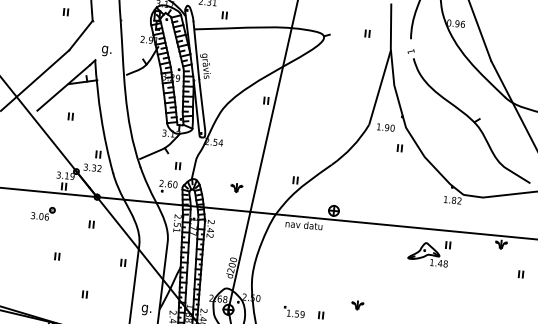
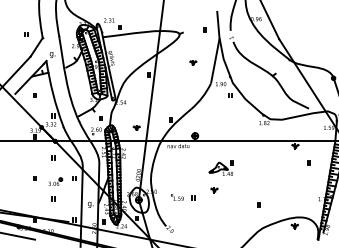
part: (342, 86) -> (193, 62), added
part: (43, 212) -> (55, 181), moved
part: (427, 251) -> (220, 167), moved

